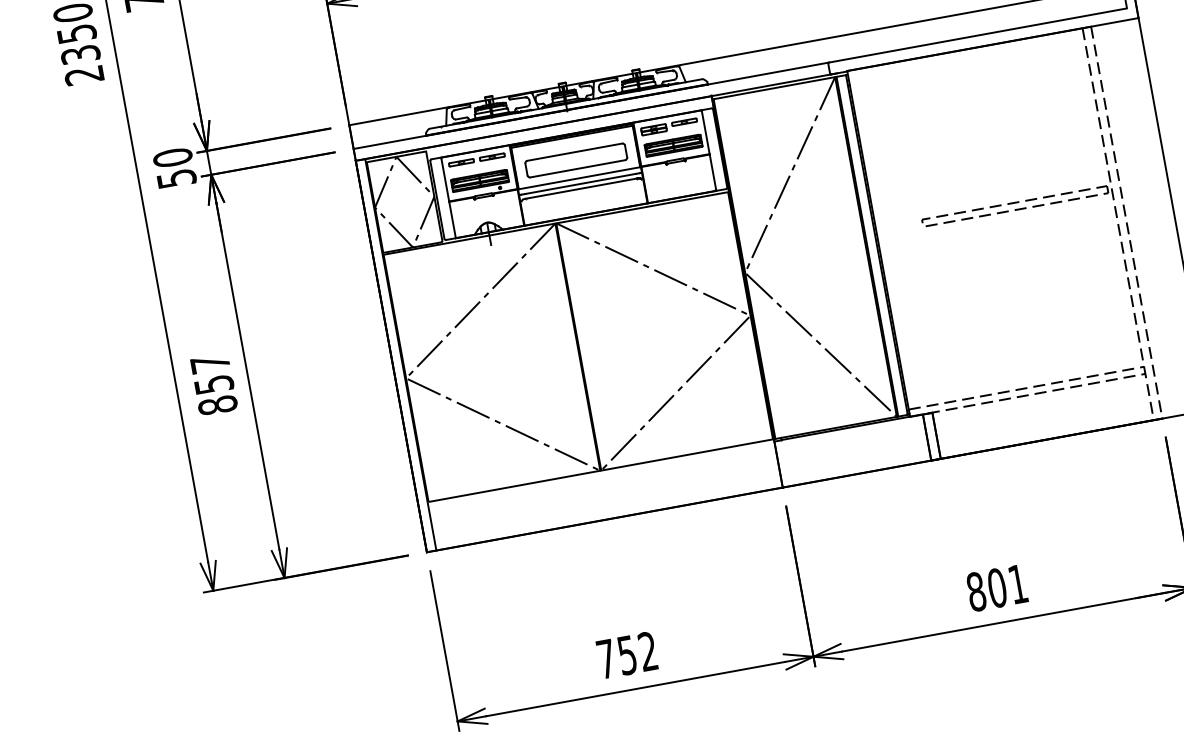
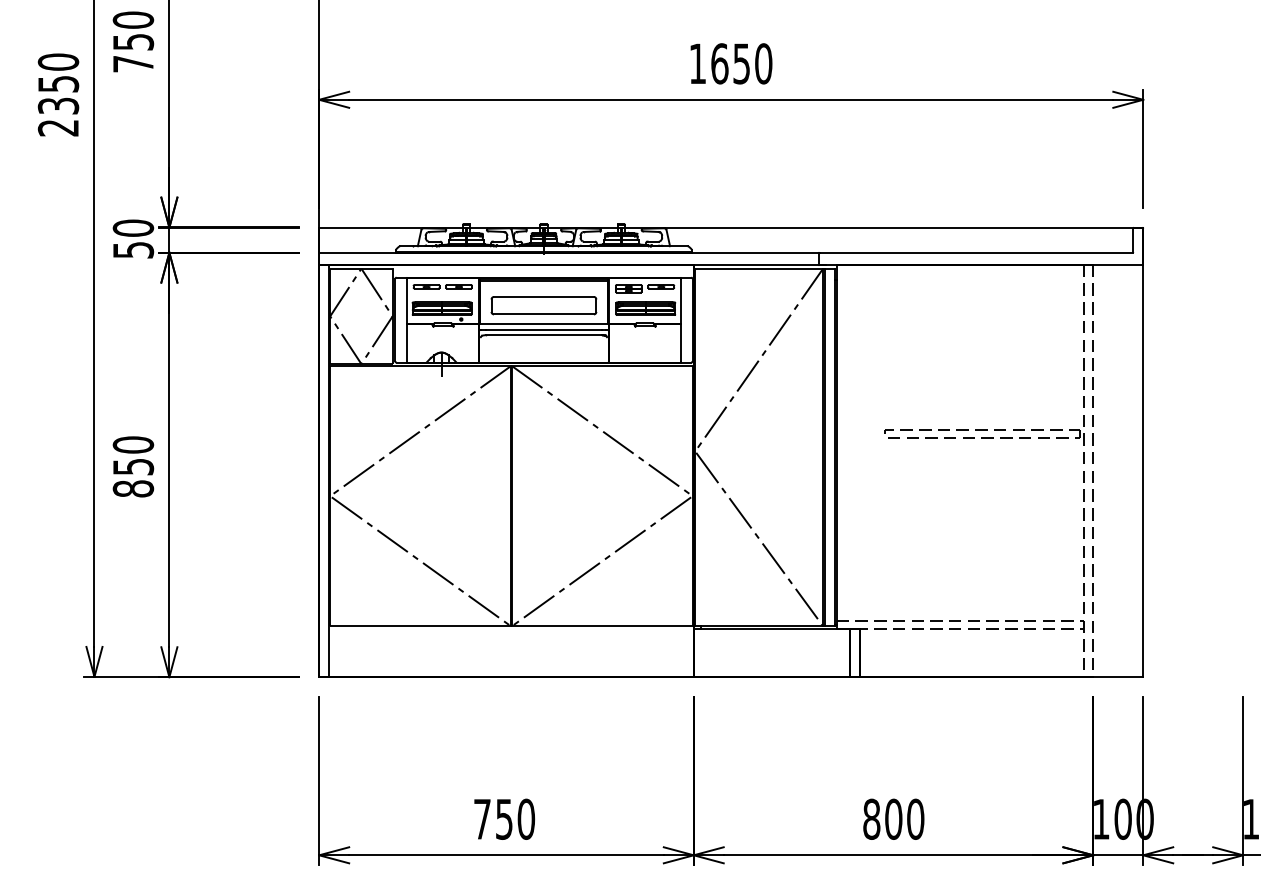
text: (210, 363) -> (133, 444), 857 -> 850
text: (1017, 583) -> (915, 818), 801 -> 800
text: (648, 650) -> (526, 818), 752 -> 750

